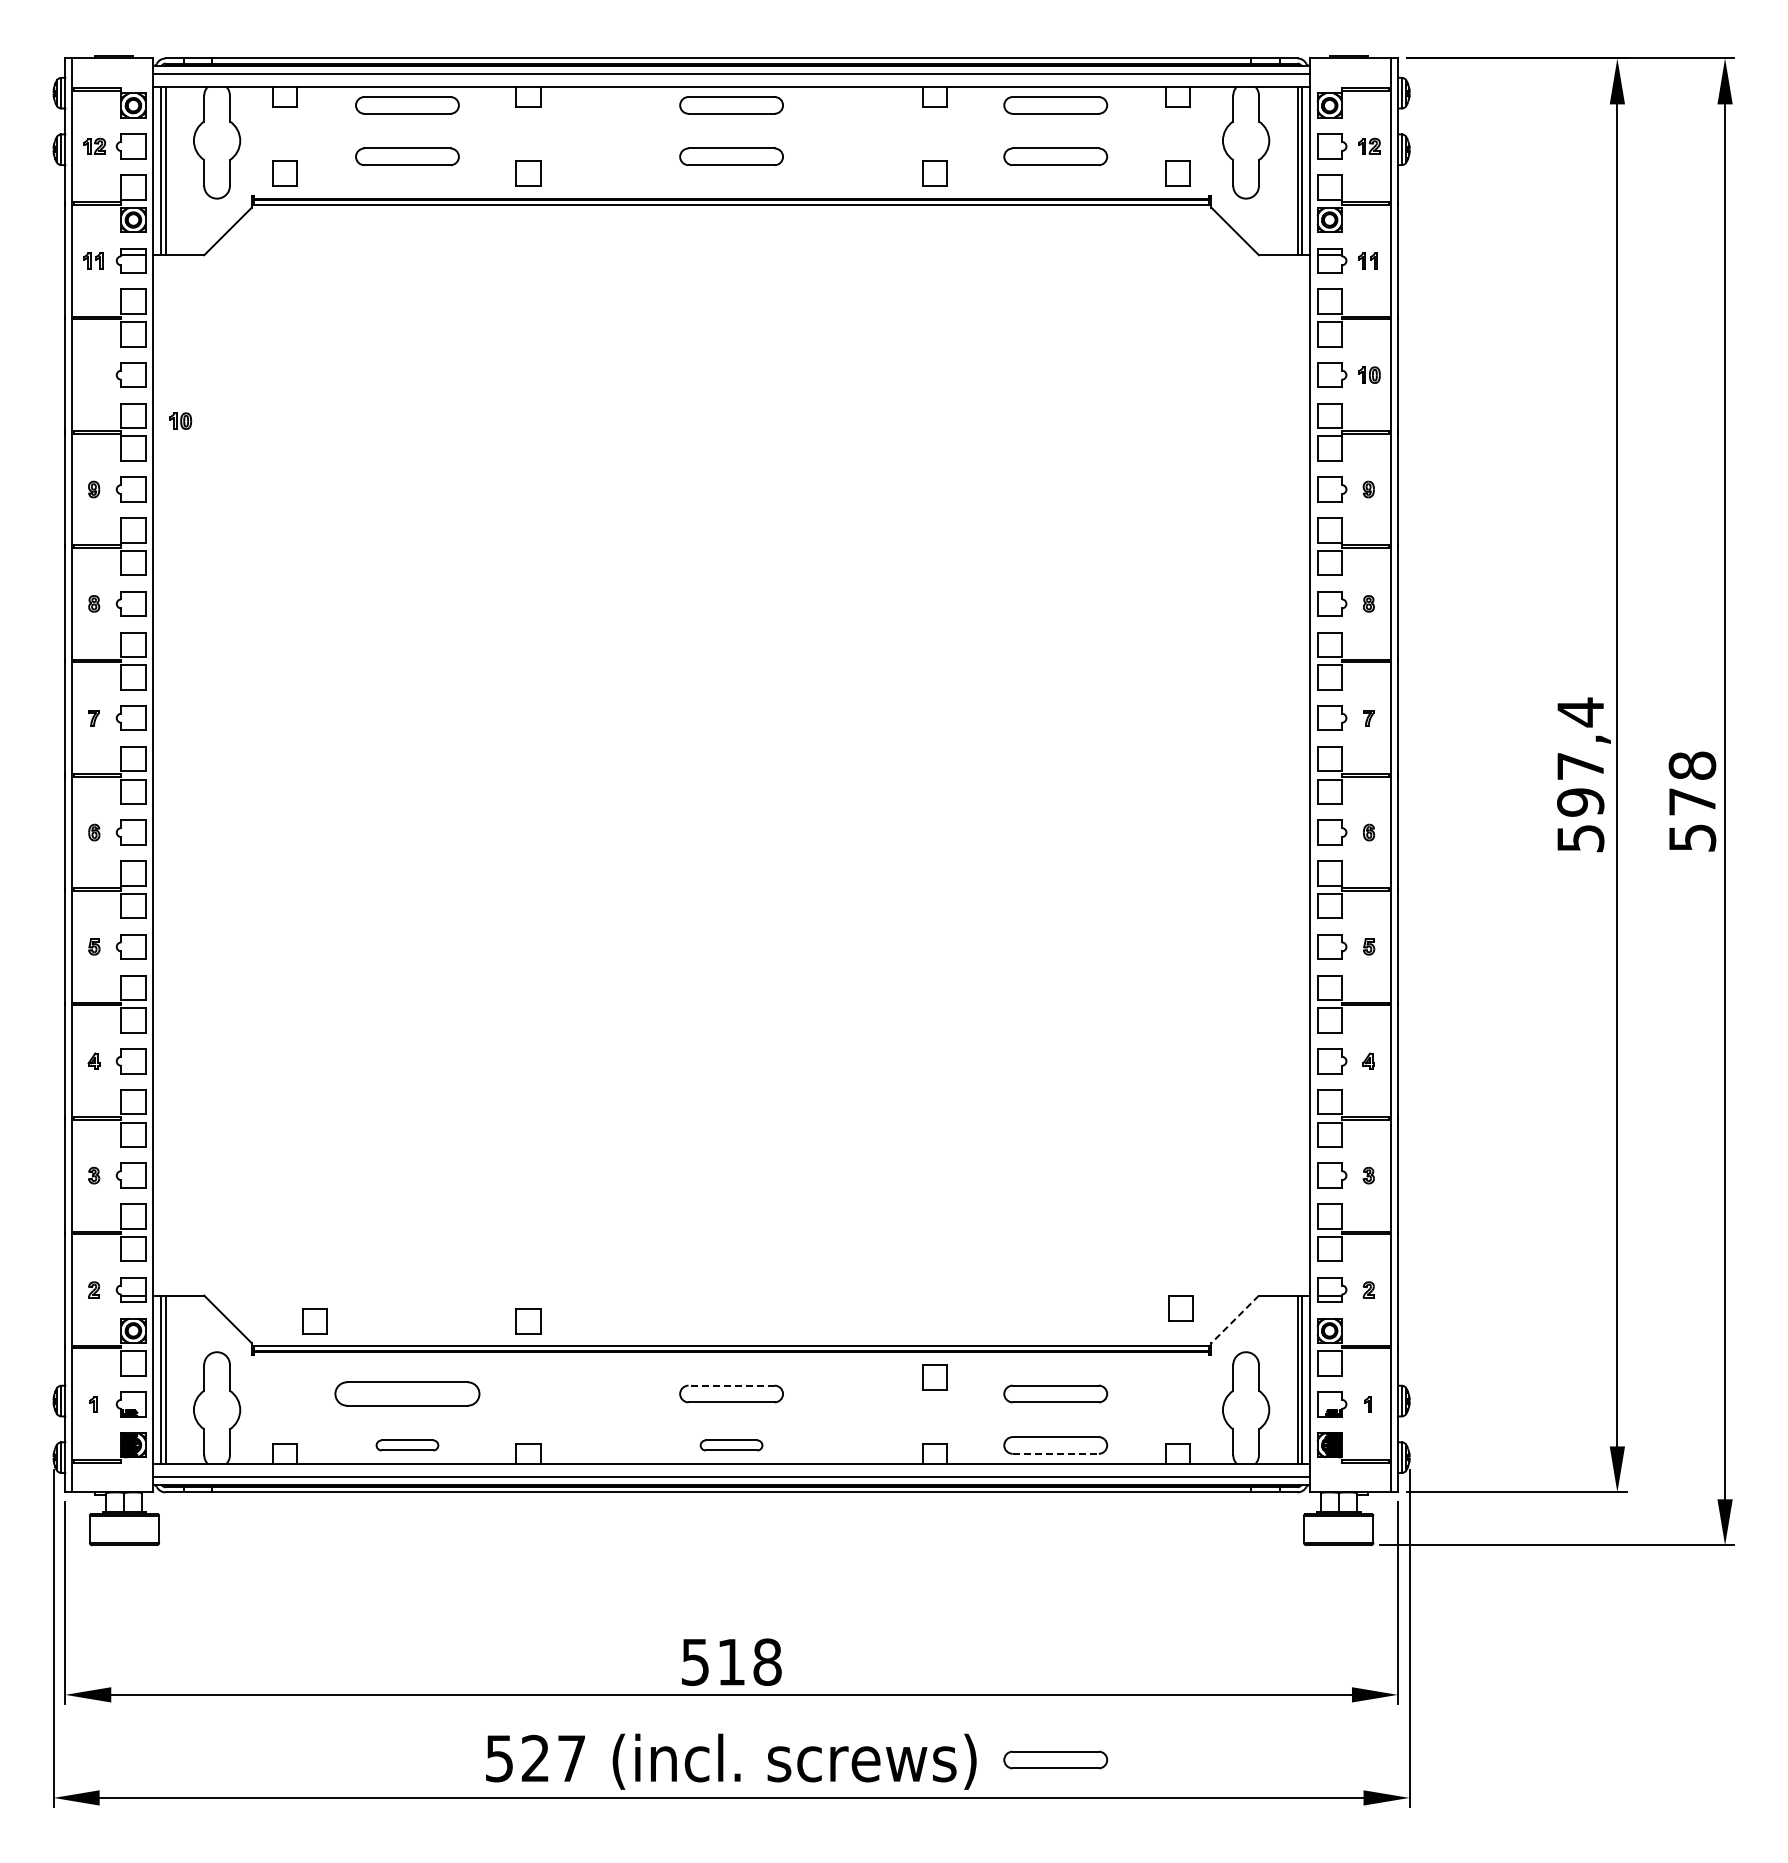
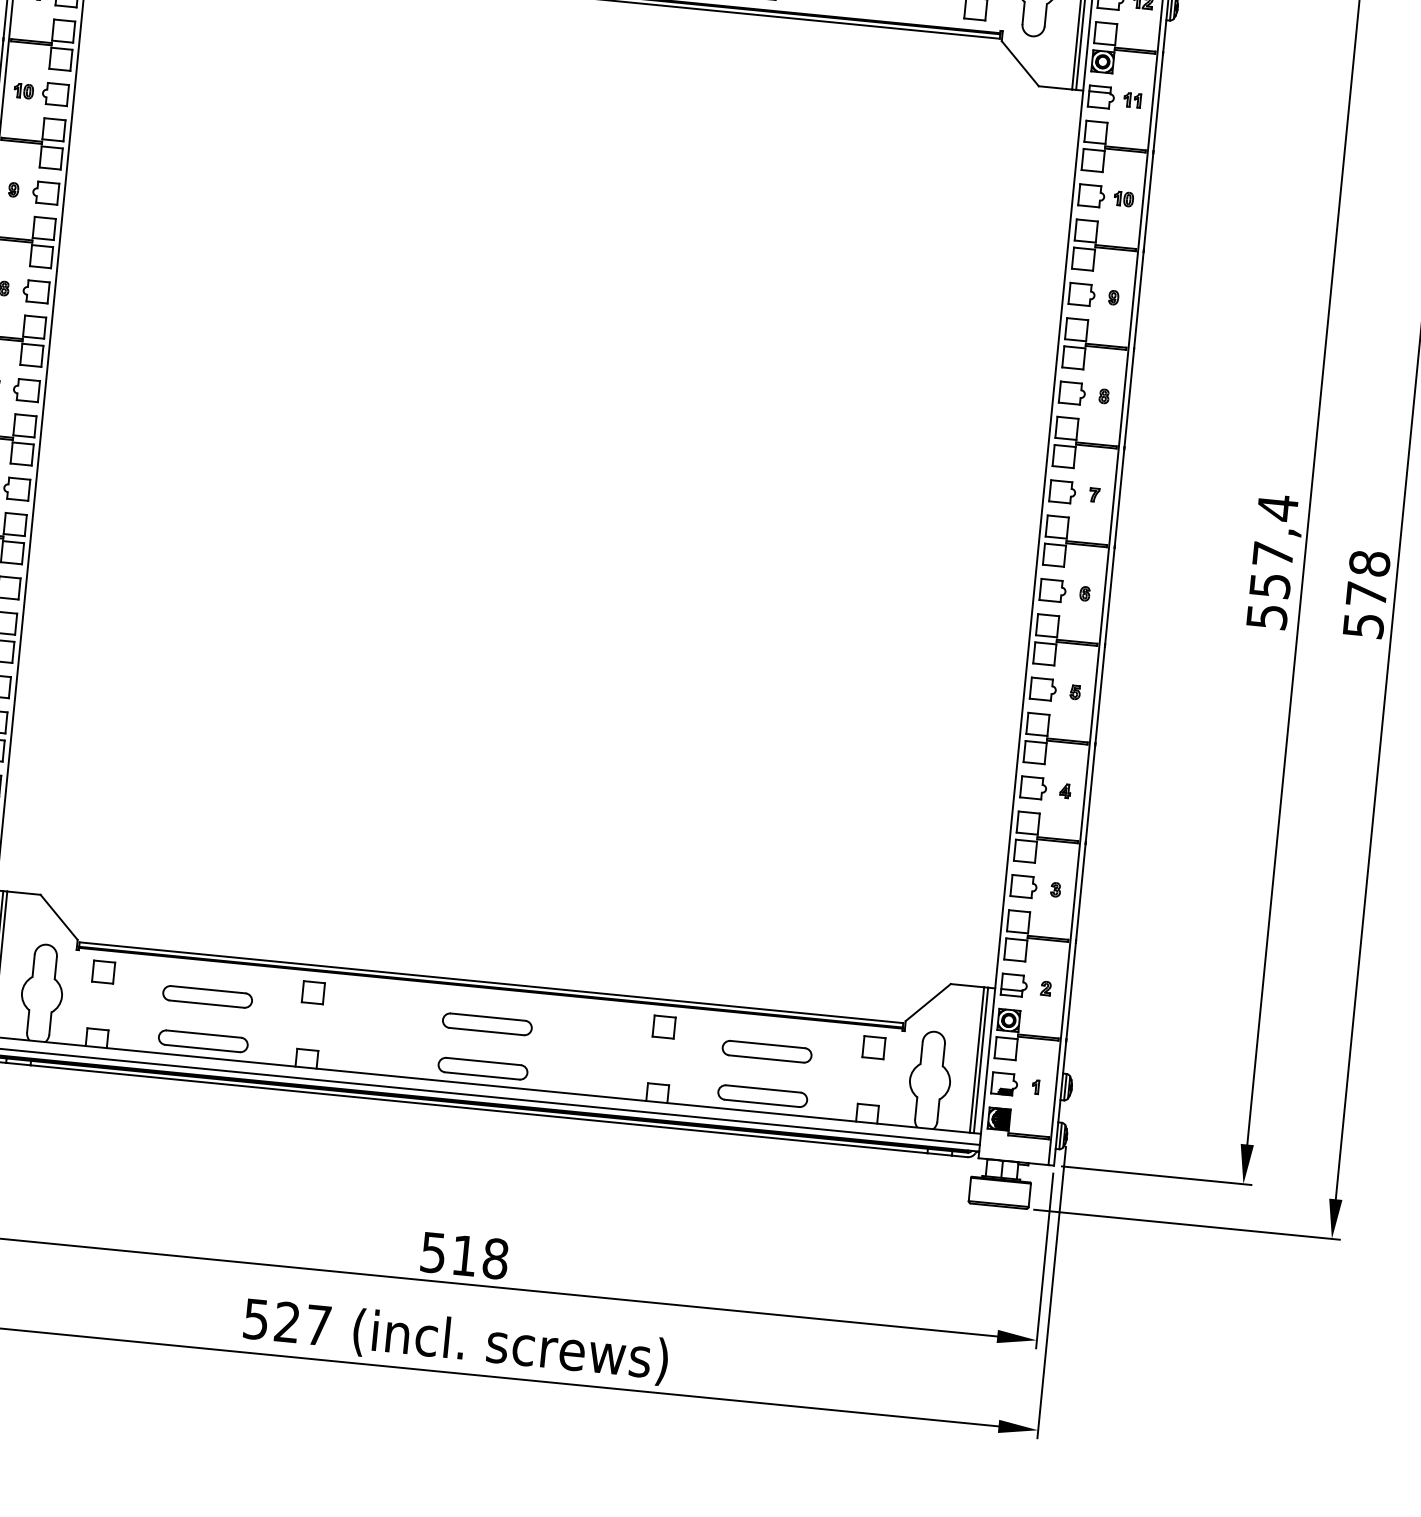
part: (180, 420) -> (23, 90), moved
text: (1580, 802) -> (1269, 585), 597,4 -> 557,4
part: (1180, 1308) -> (873, 1047), moved
line: (1235, 1319) -> (928, 1002), dashed -> solid
part: (314, 1321) -> (102, 972), moved
part: (528, 1321) -> (313, 992), moved
line: (731, 1385) -> (488, 1017), dashed -> solid
part: (407, 1393) -> (207, 996), size x0.71
part: (407, 1445) -> (203, 1041), size x1.67
part: (731, 1445) -> (482, 1068), size x1.67
line: (1056, 1453) -> (762, 1103), dashed -> solid
part: (1055, 1759) -> (735, 1367), removed

